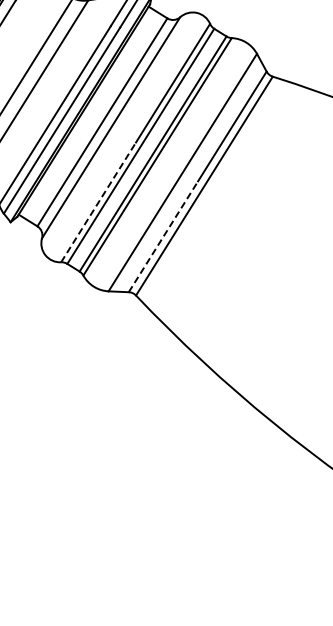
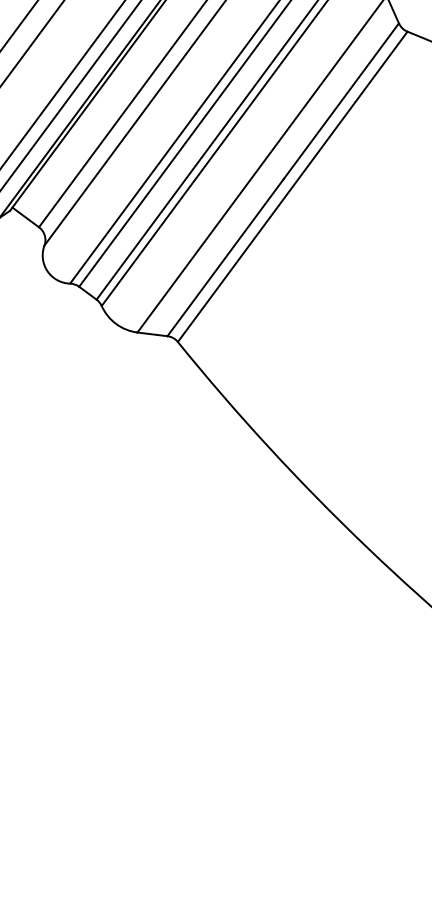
line: (98, 202) -> (132, 198), dashed -> solid
line: (163, 236) -> (225, 257), dashed -> solid

